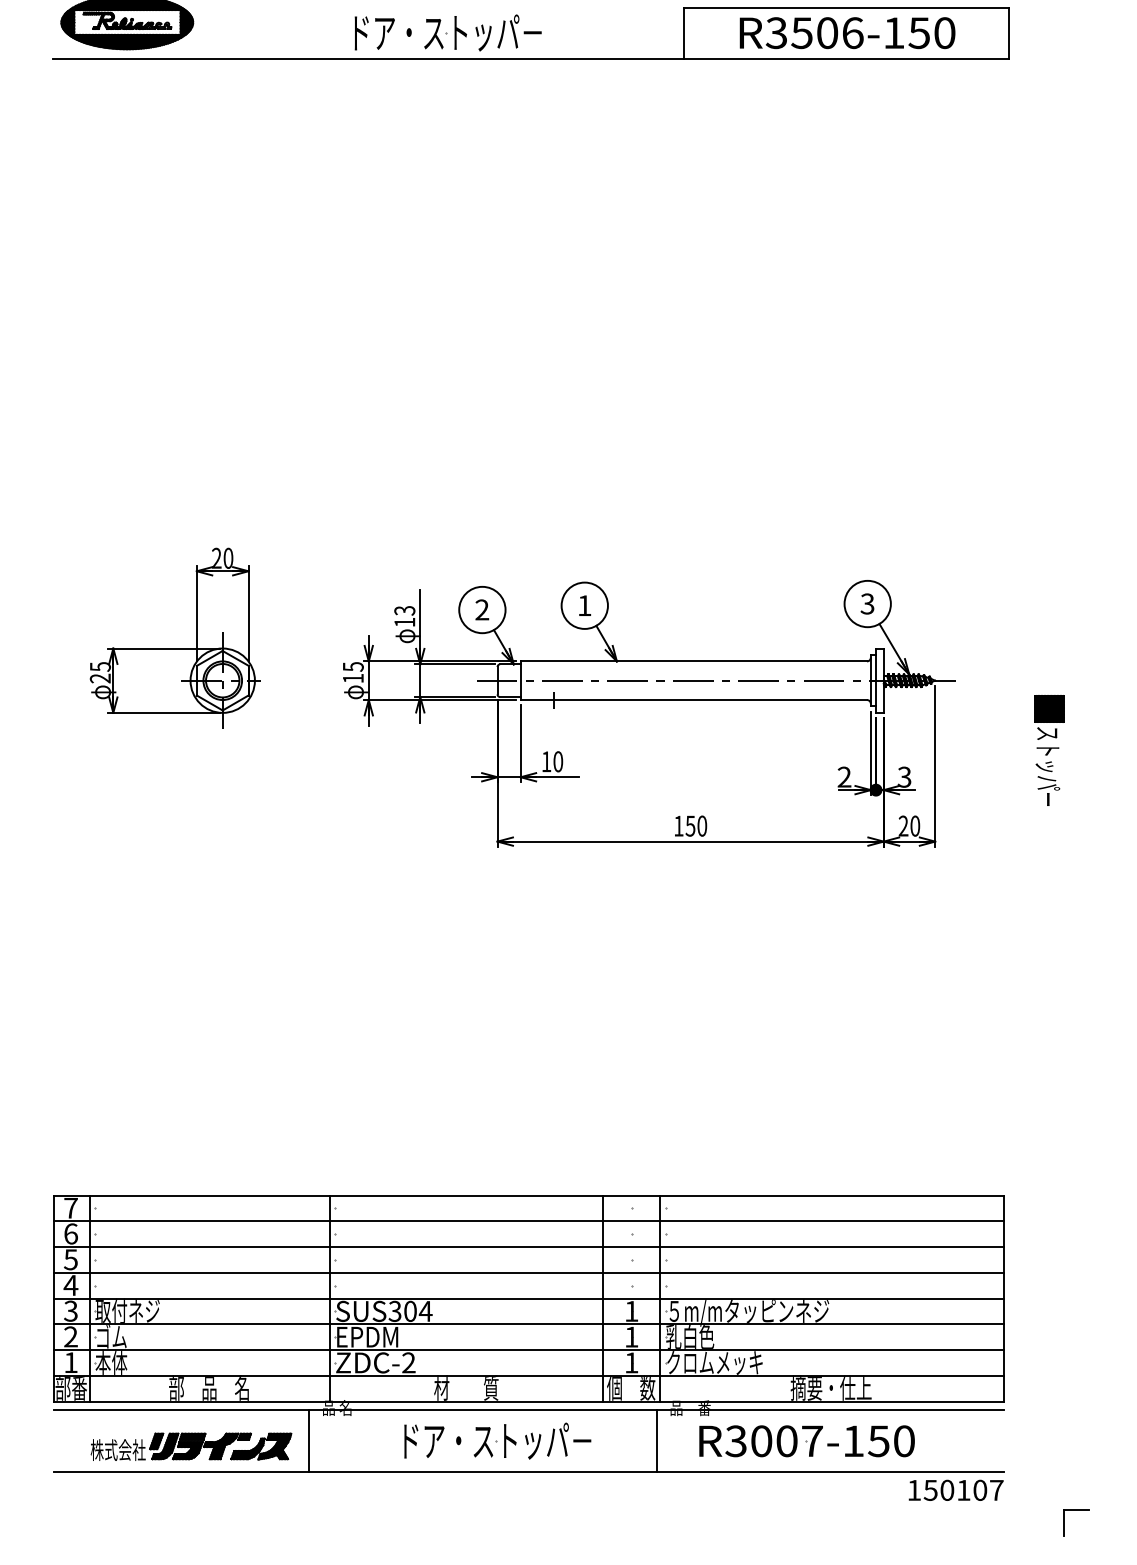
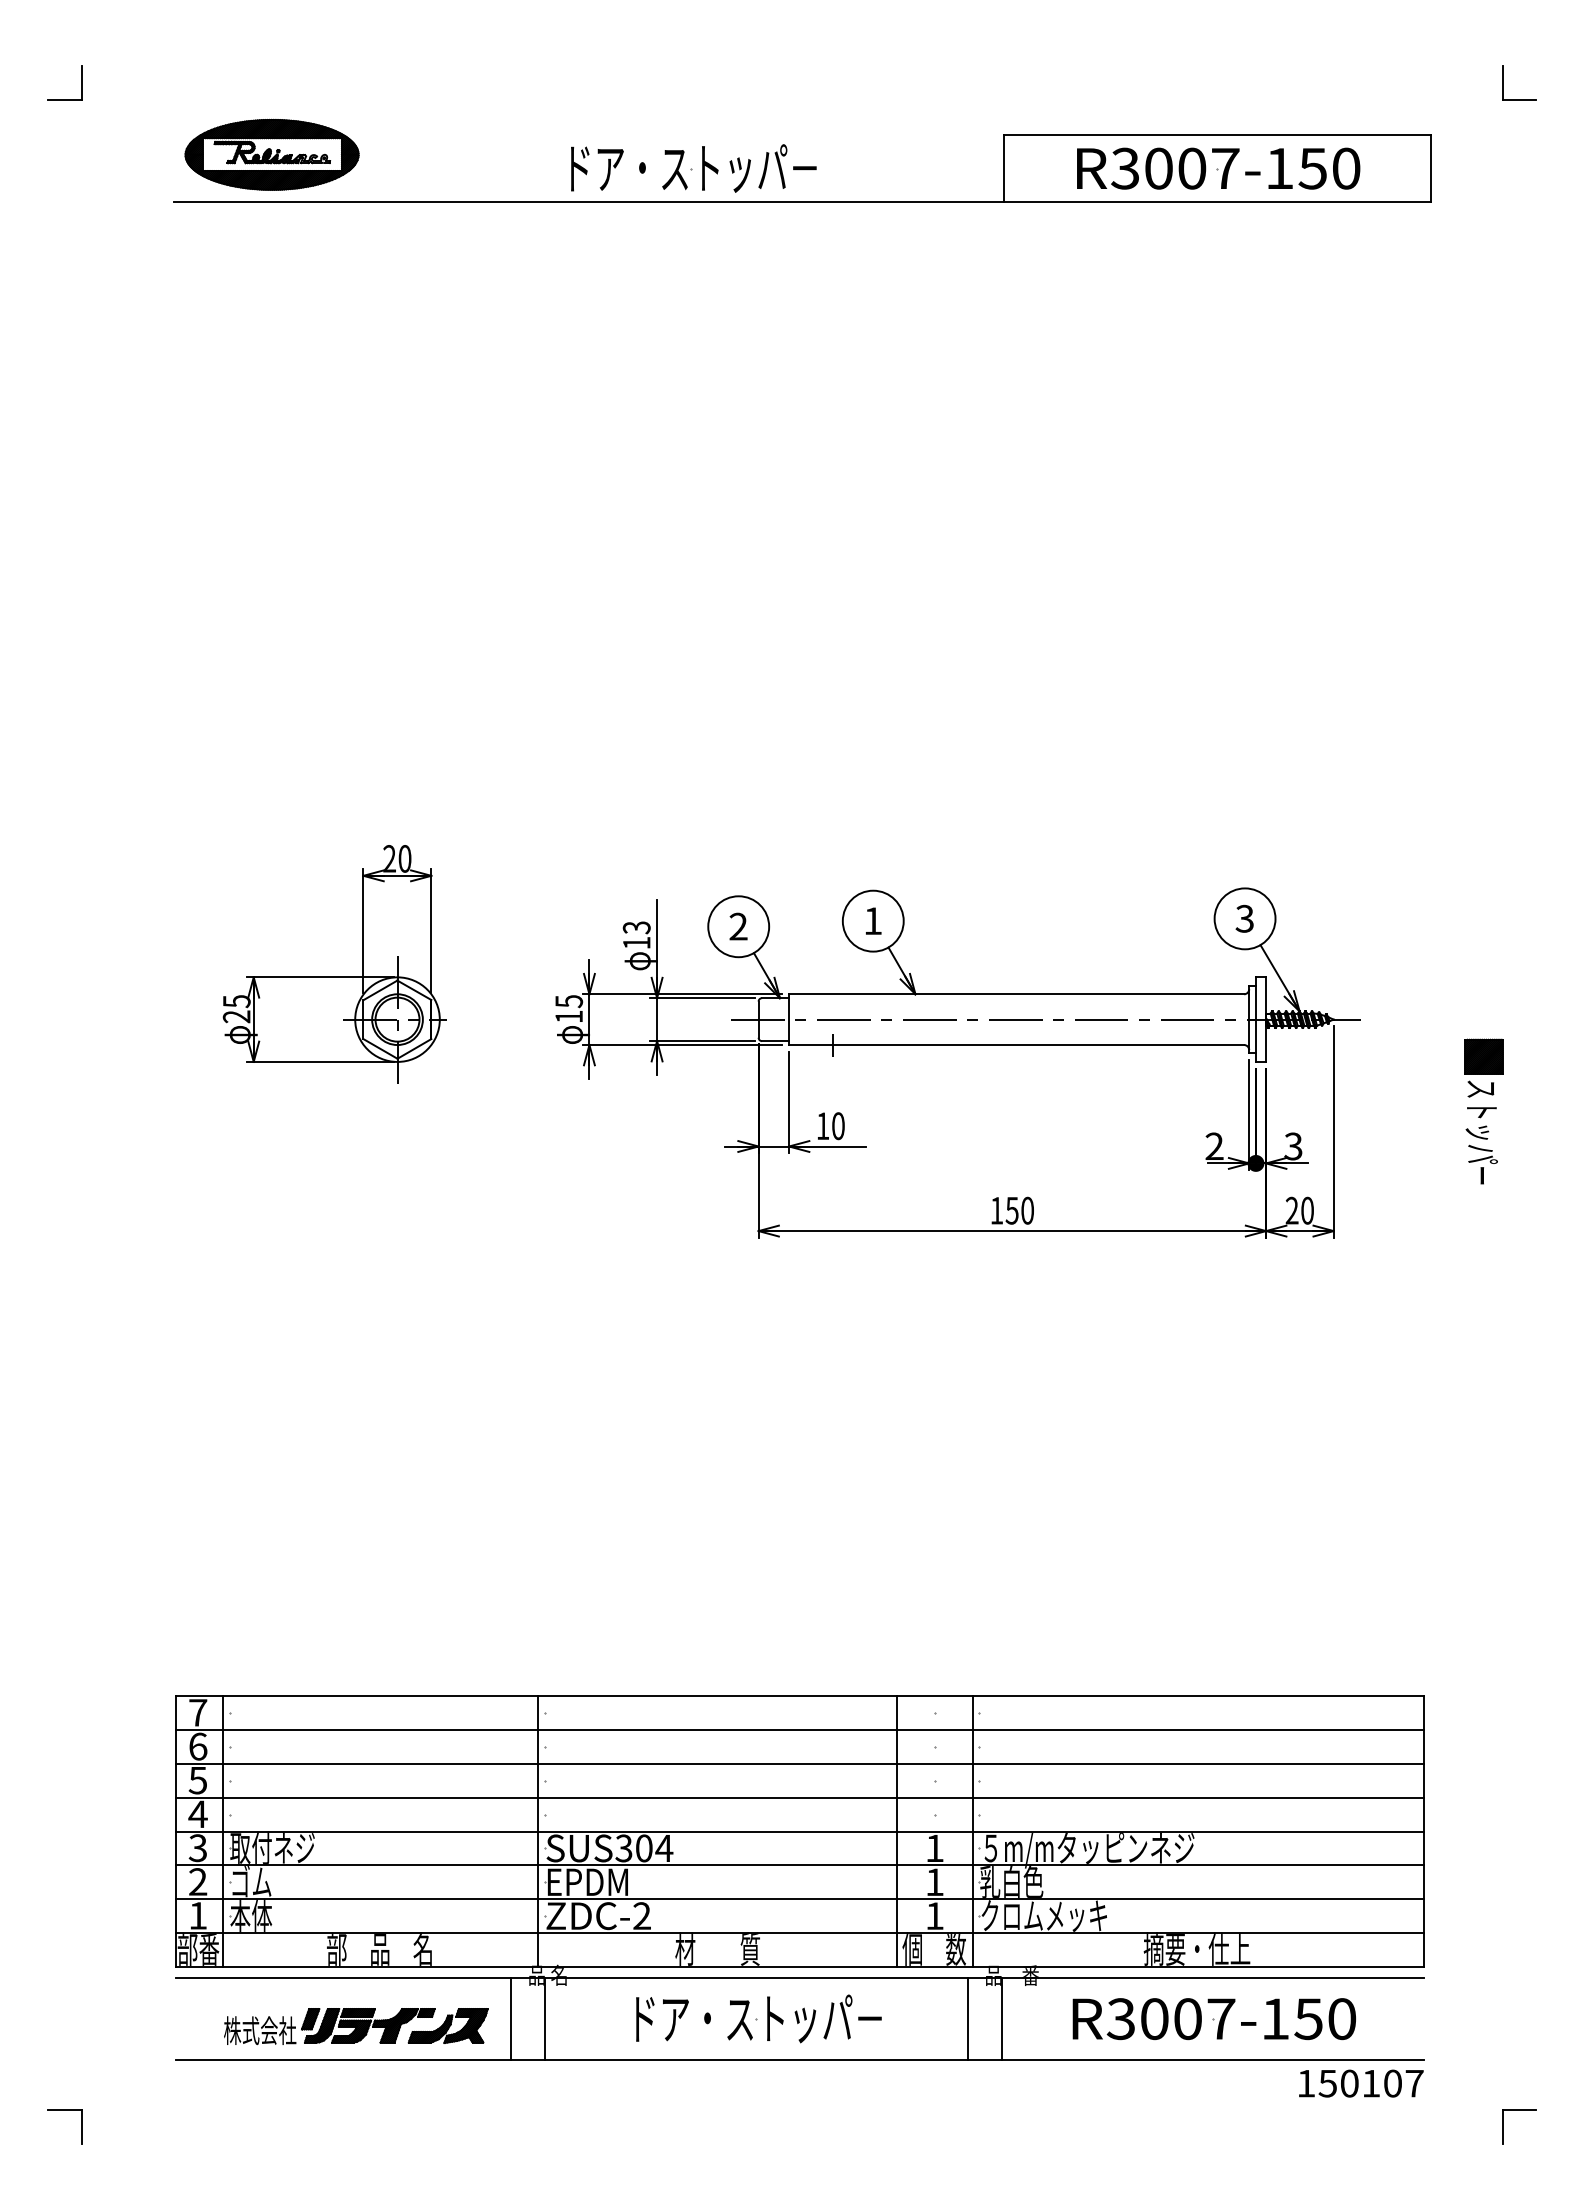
text: (826, 32) -> (1191, 168), R3506-150 -> R3007-150
line: (334, 1440) -> (544, 2018), added
line: (682, 1440) -> (1001, 2018), added
part: (806, 1441) -> (1213, 2019), moved

